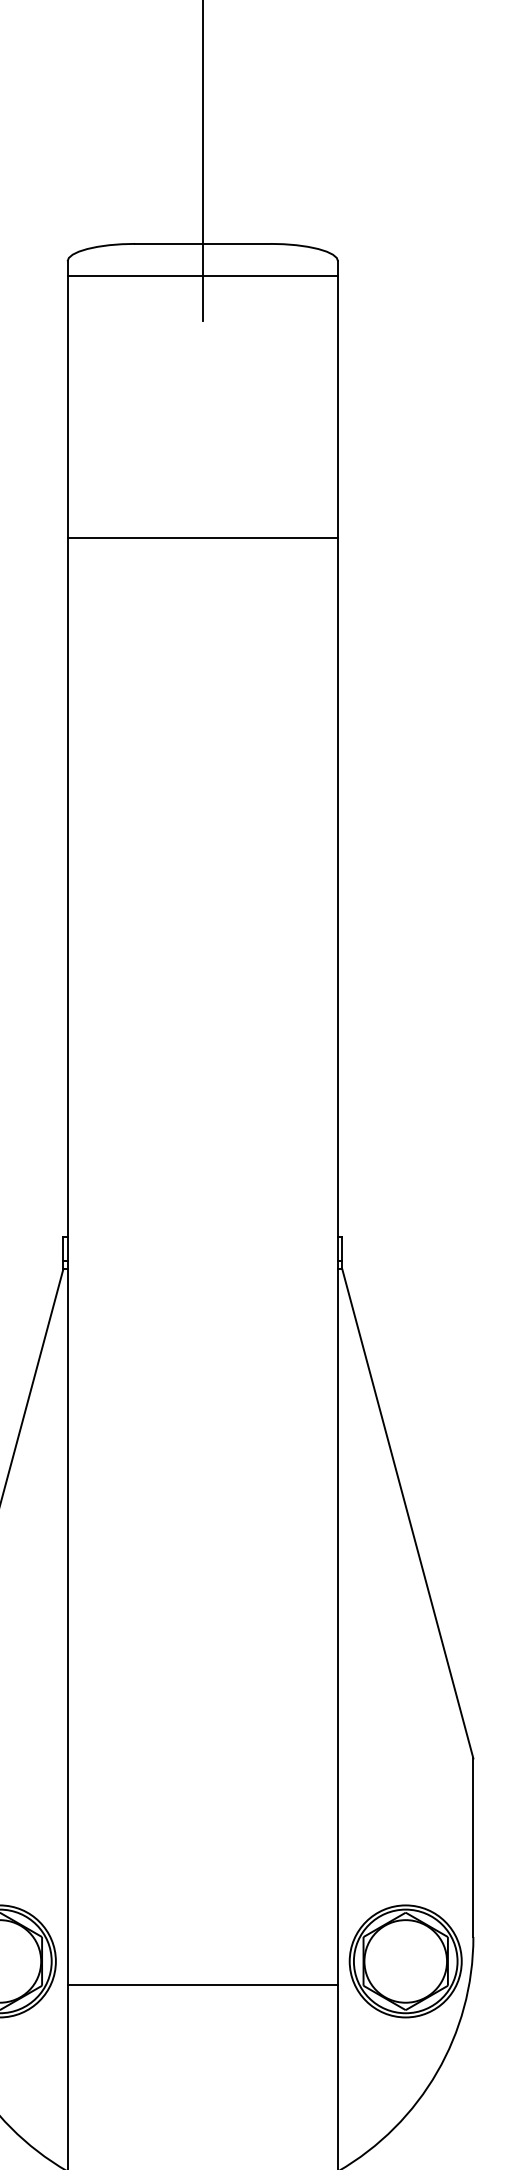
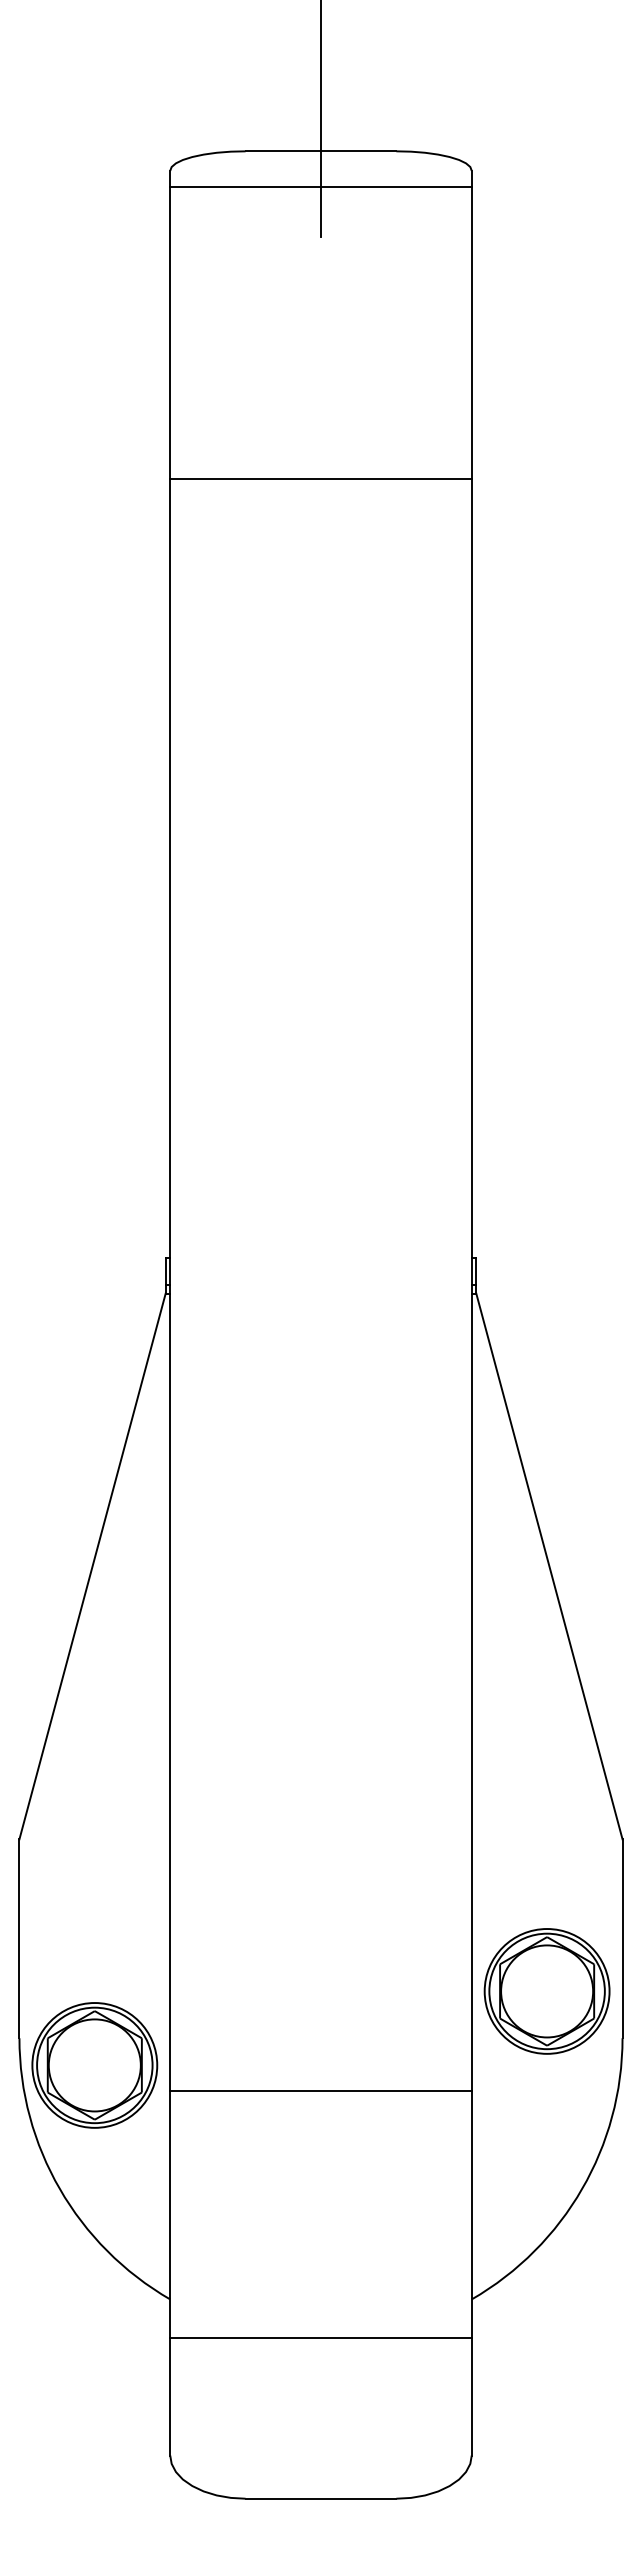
part: (405, 1961) -> (546, 1991), moved

